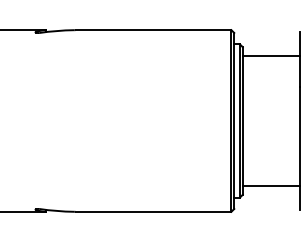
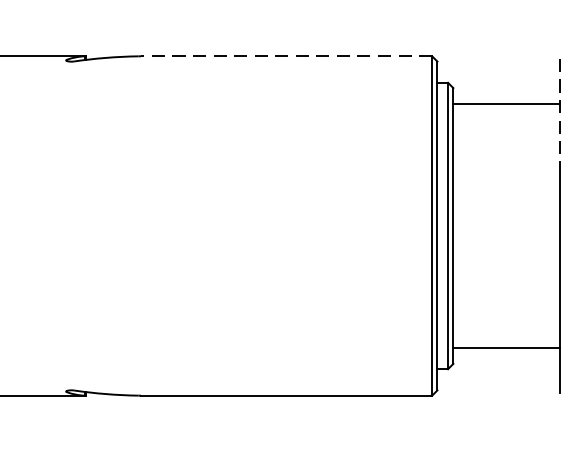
line: (153, 30) -> (286, 56), solid -> dashed
line: (300, 59) -> (561, 111), solid -> dashed

